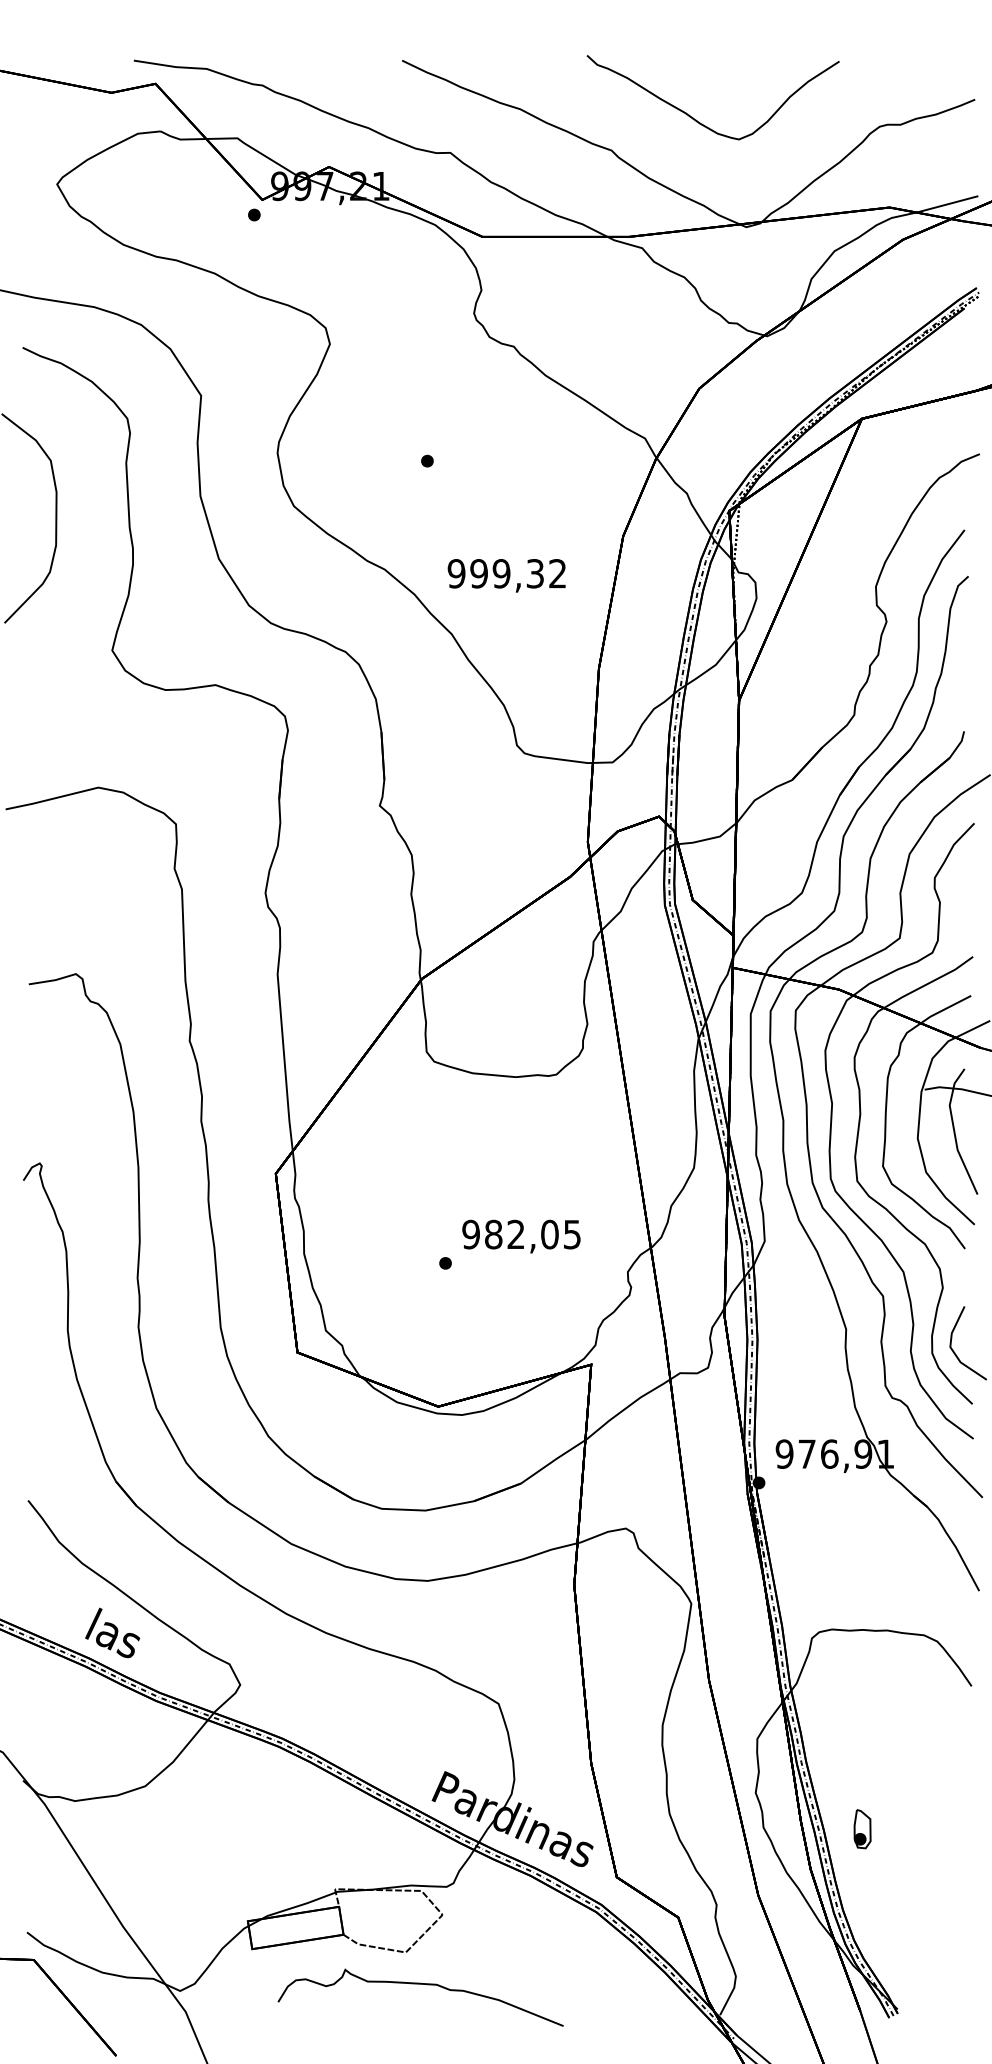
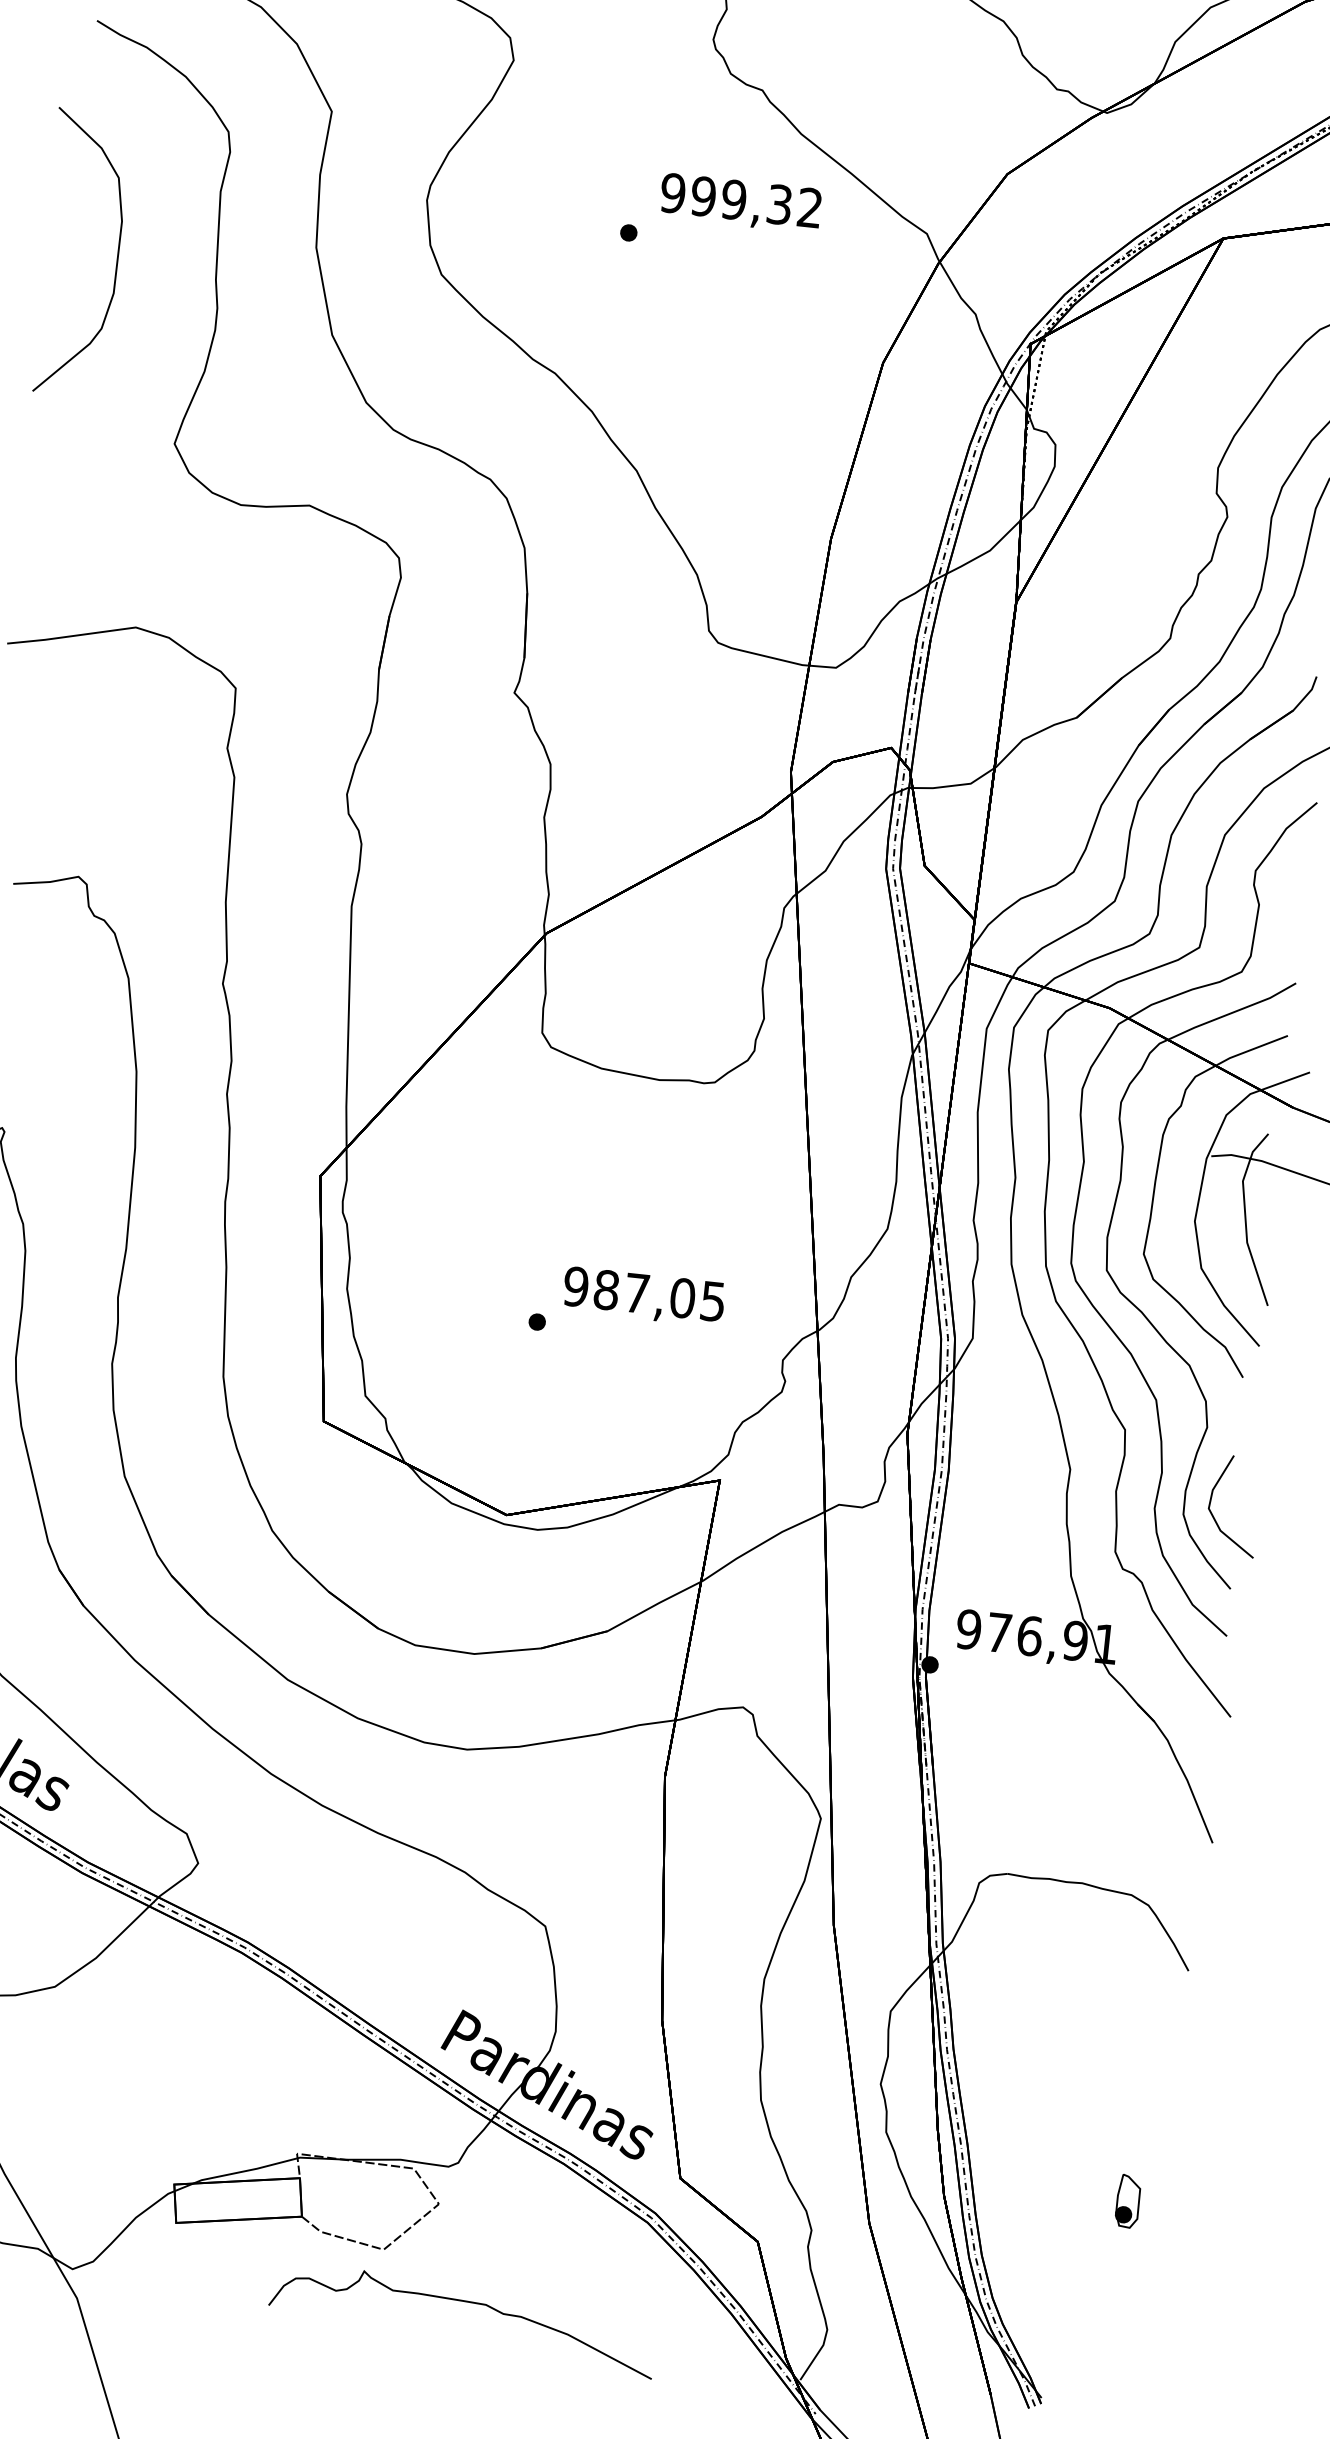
text: (506, 575) -> (740, 202), moved
text: (515, 1233) -> (636, 1291), 982,05 -> 987,05
part: (862, 1829) -> (1128, 2201), moved
curve: (420, 1984) -> (463, 2302), moved

